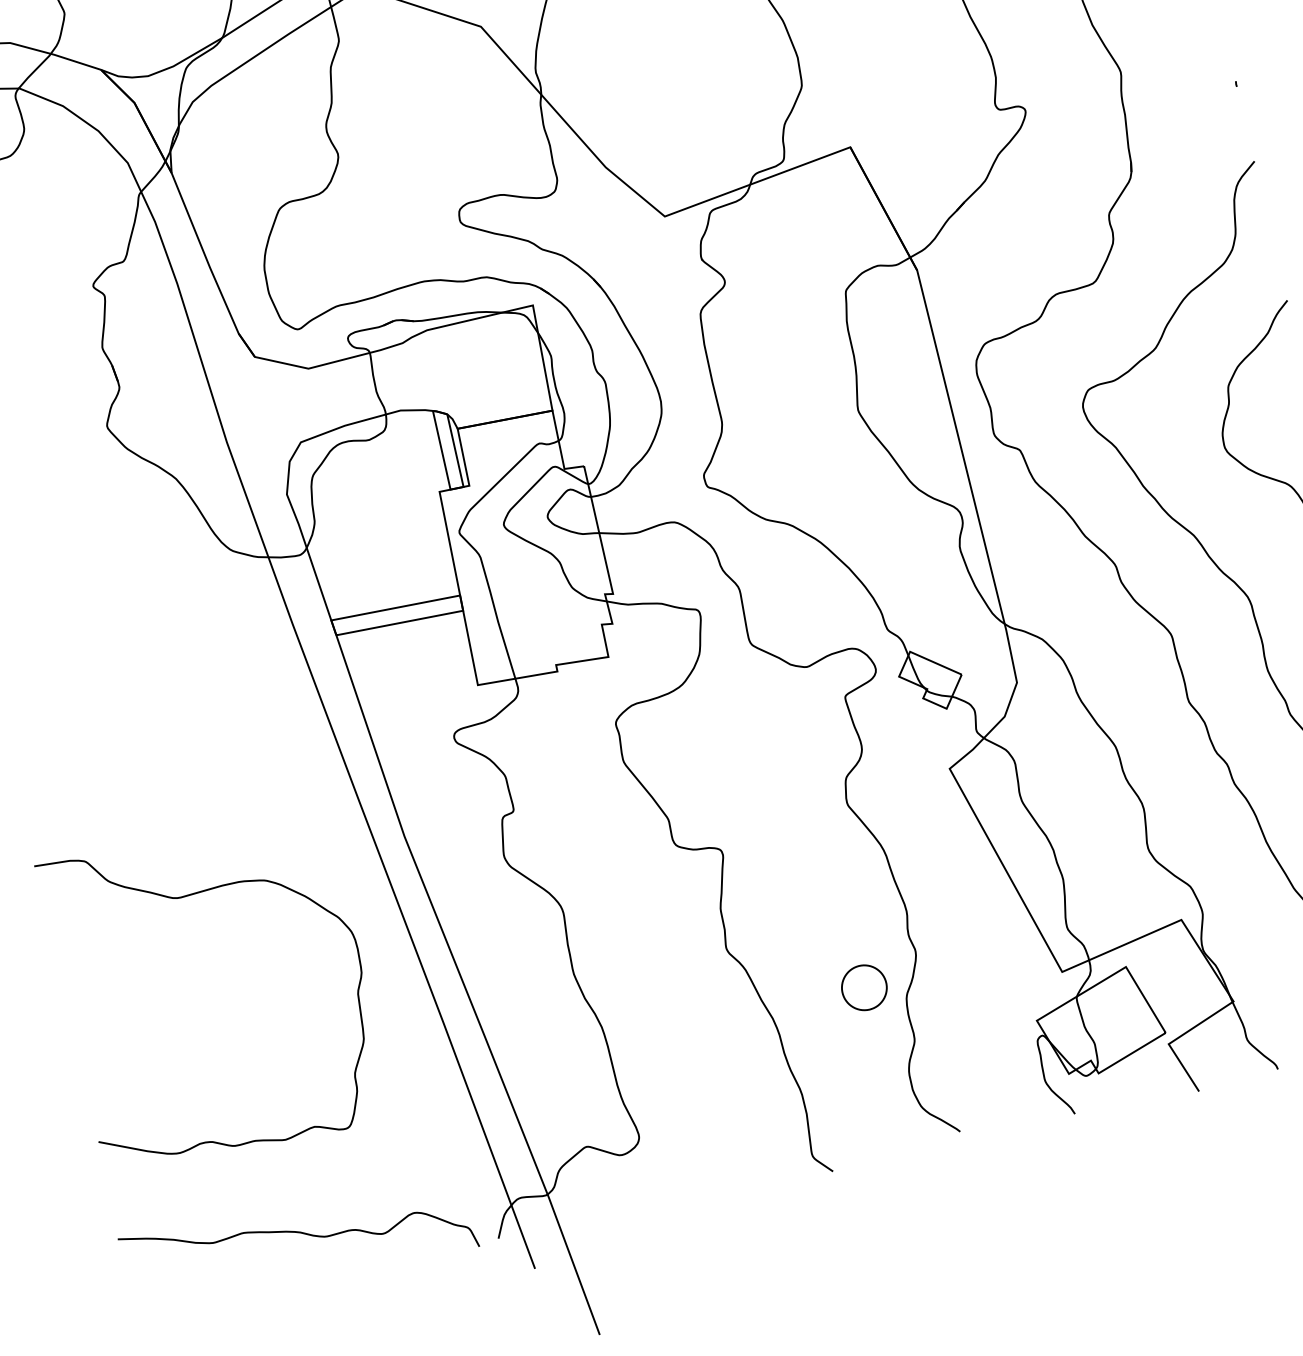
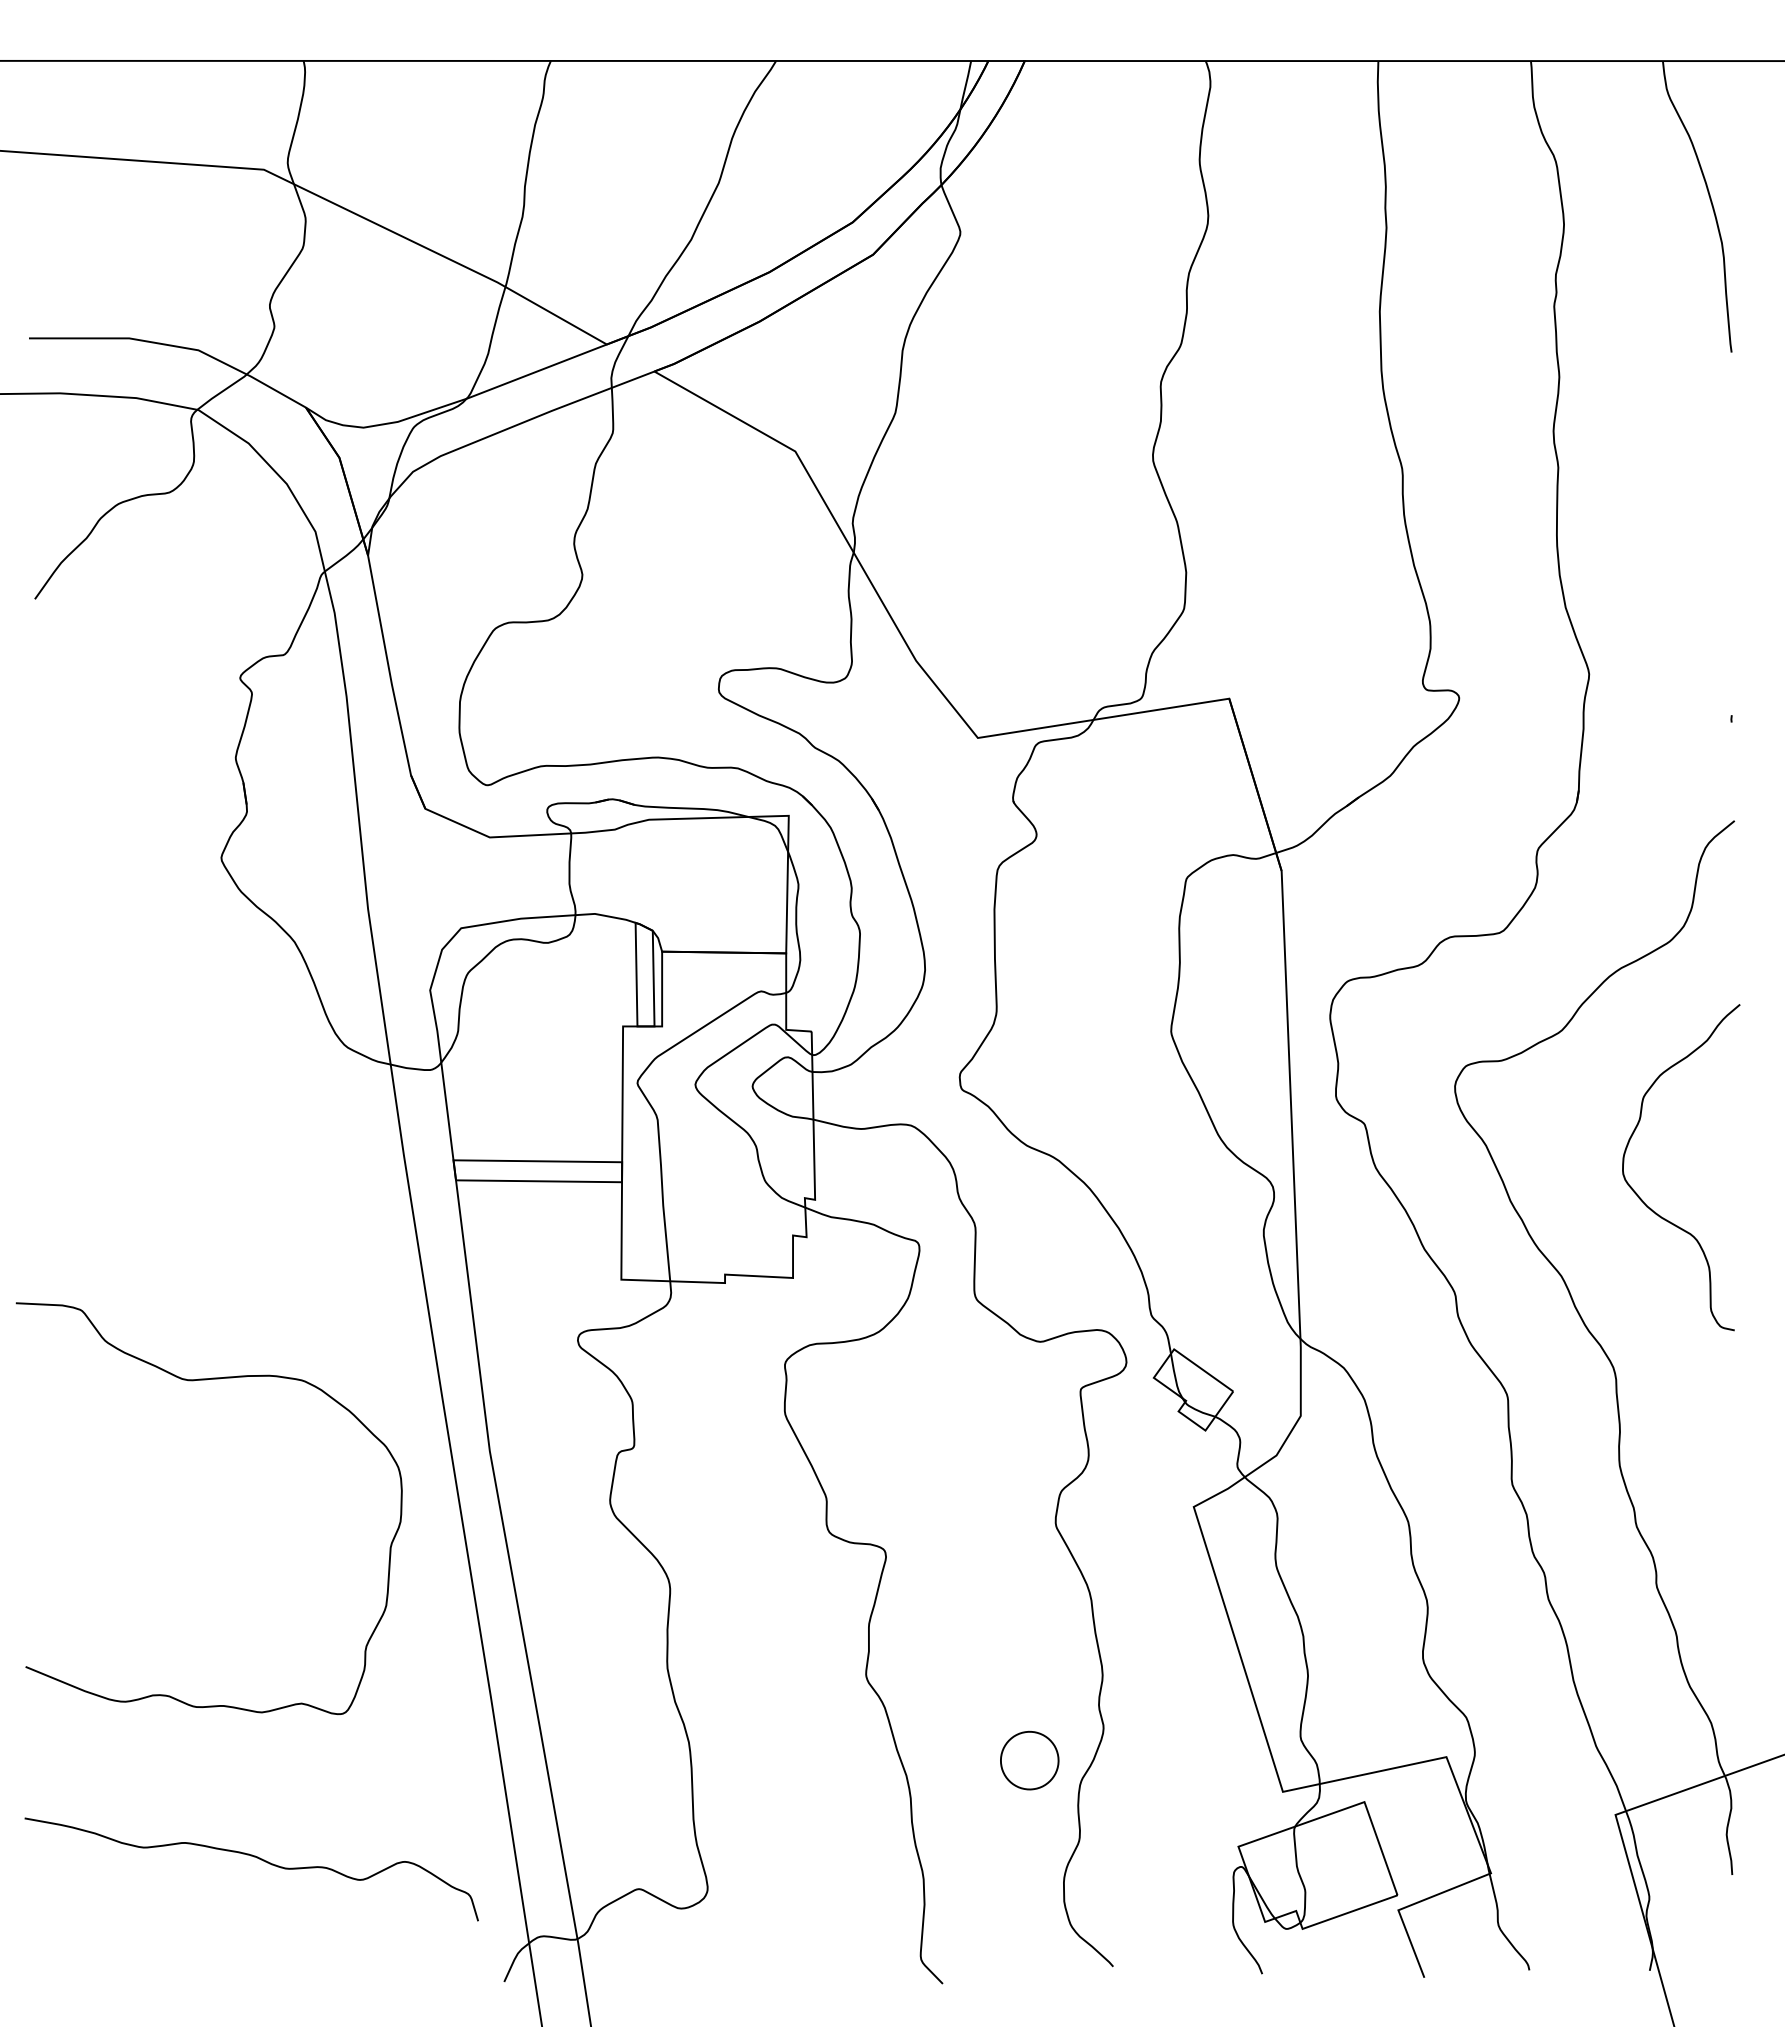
curve: (181, 898) -> (193, 1381), moved
curve: (299, 1233) -> (254, 1857), moved

